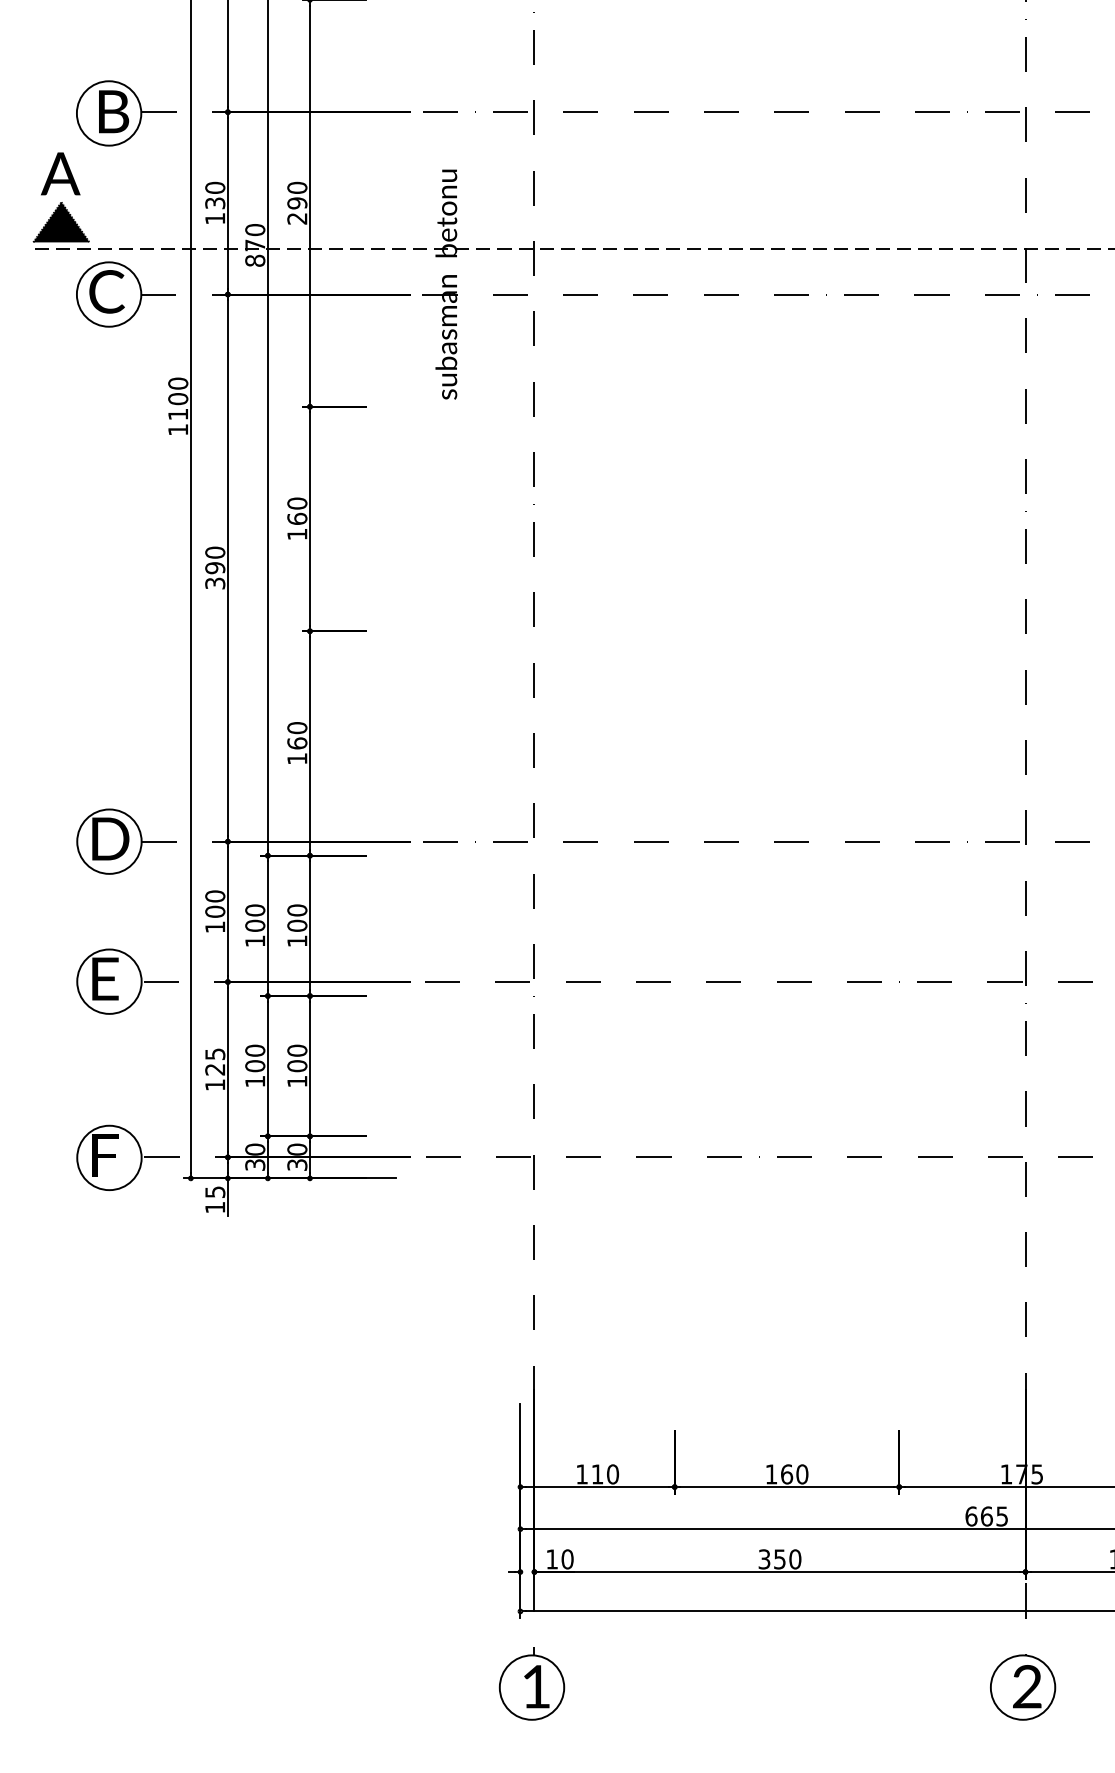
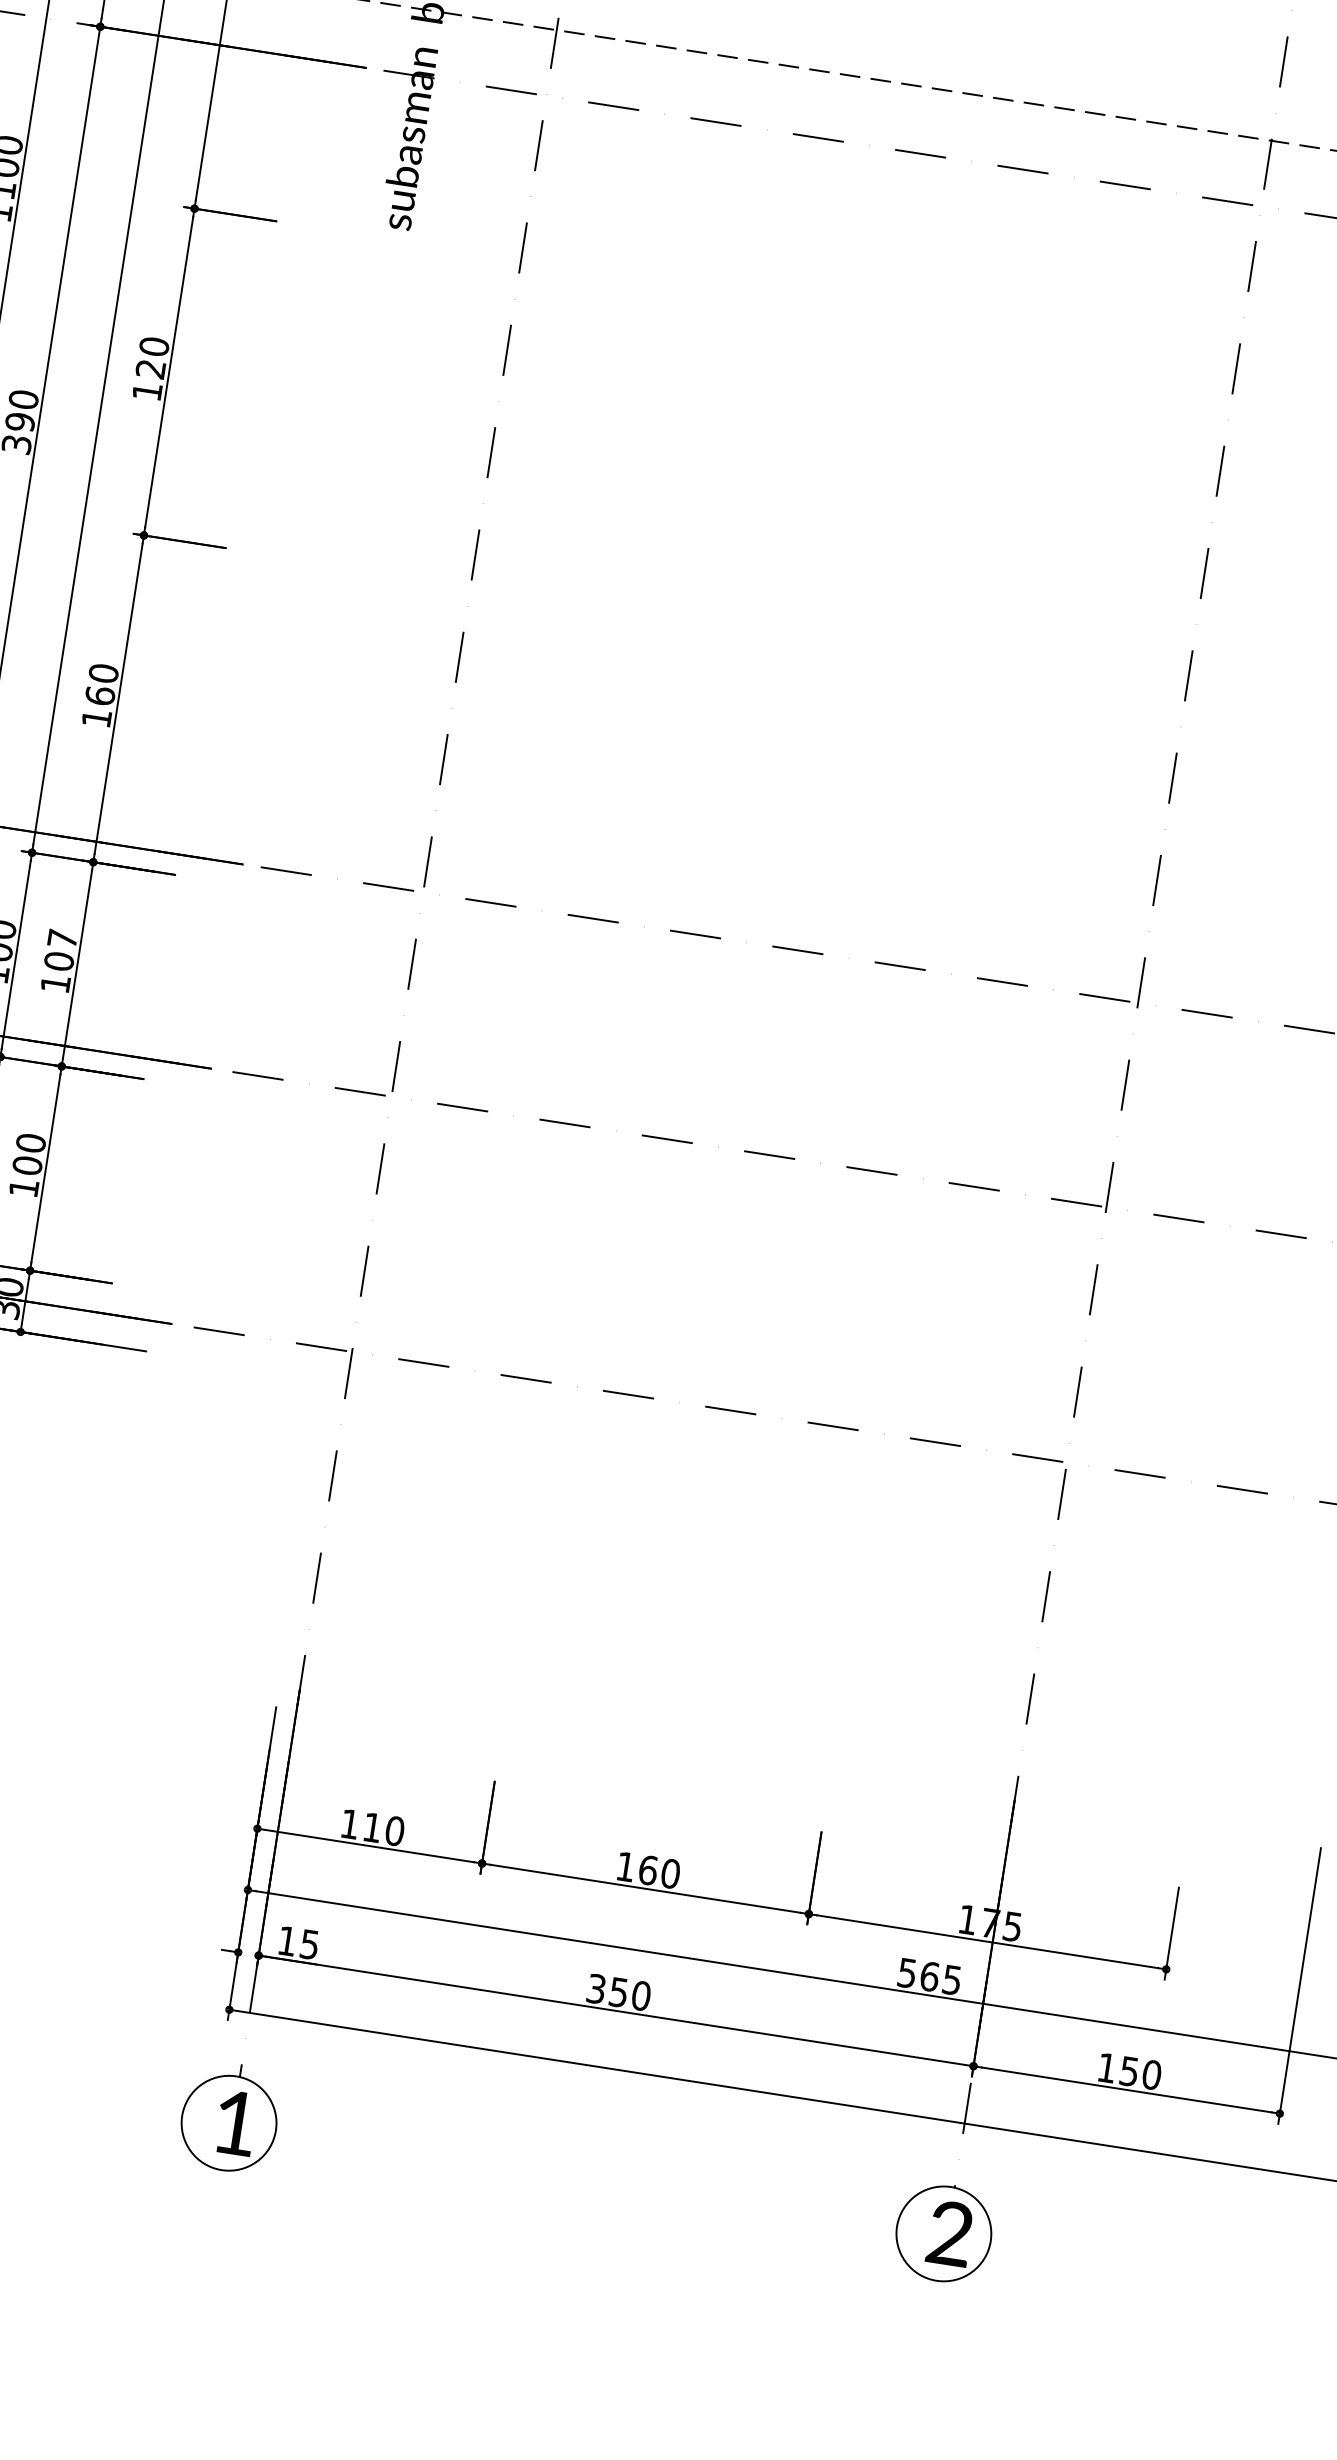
text: (297, 518) -> (151, 368), 160 -> 120
text: (297, 910) -> (62, 939), 100 -> 107
text: (971, 1516) -> (907, 1973), 665 -> 565
text: (567, 1559) -> (309, 1944), 10 -> 15

